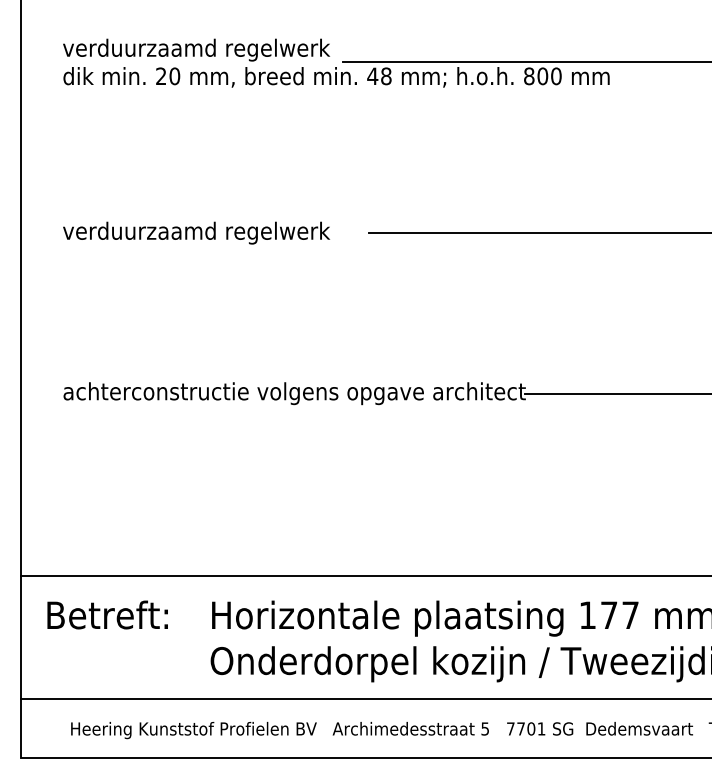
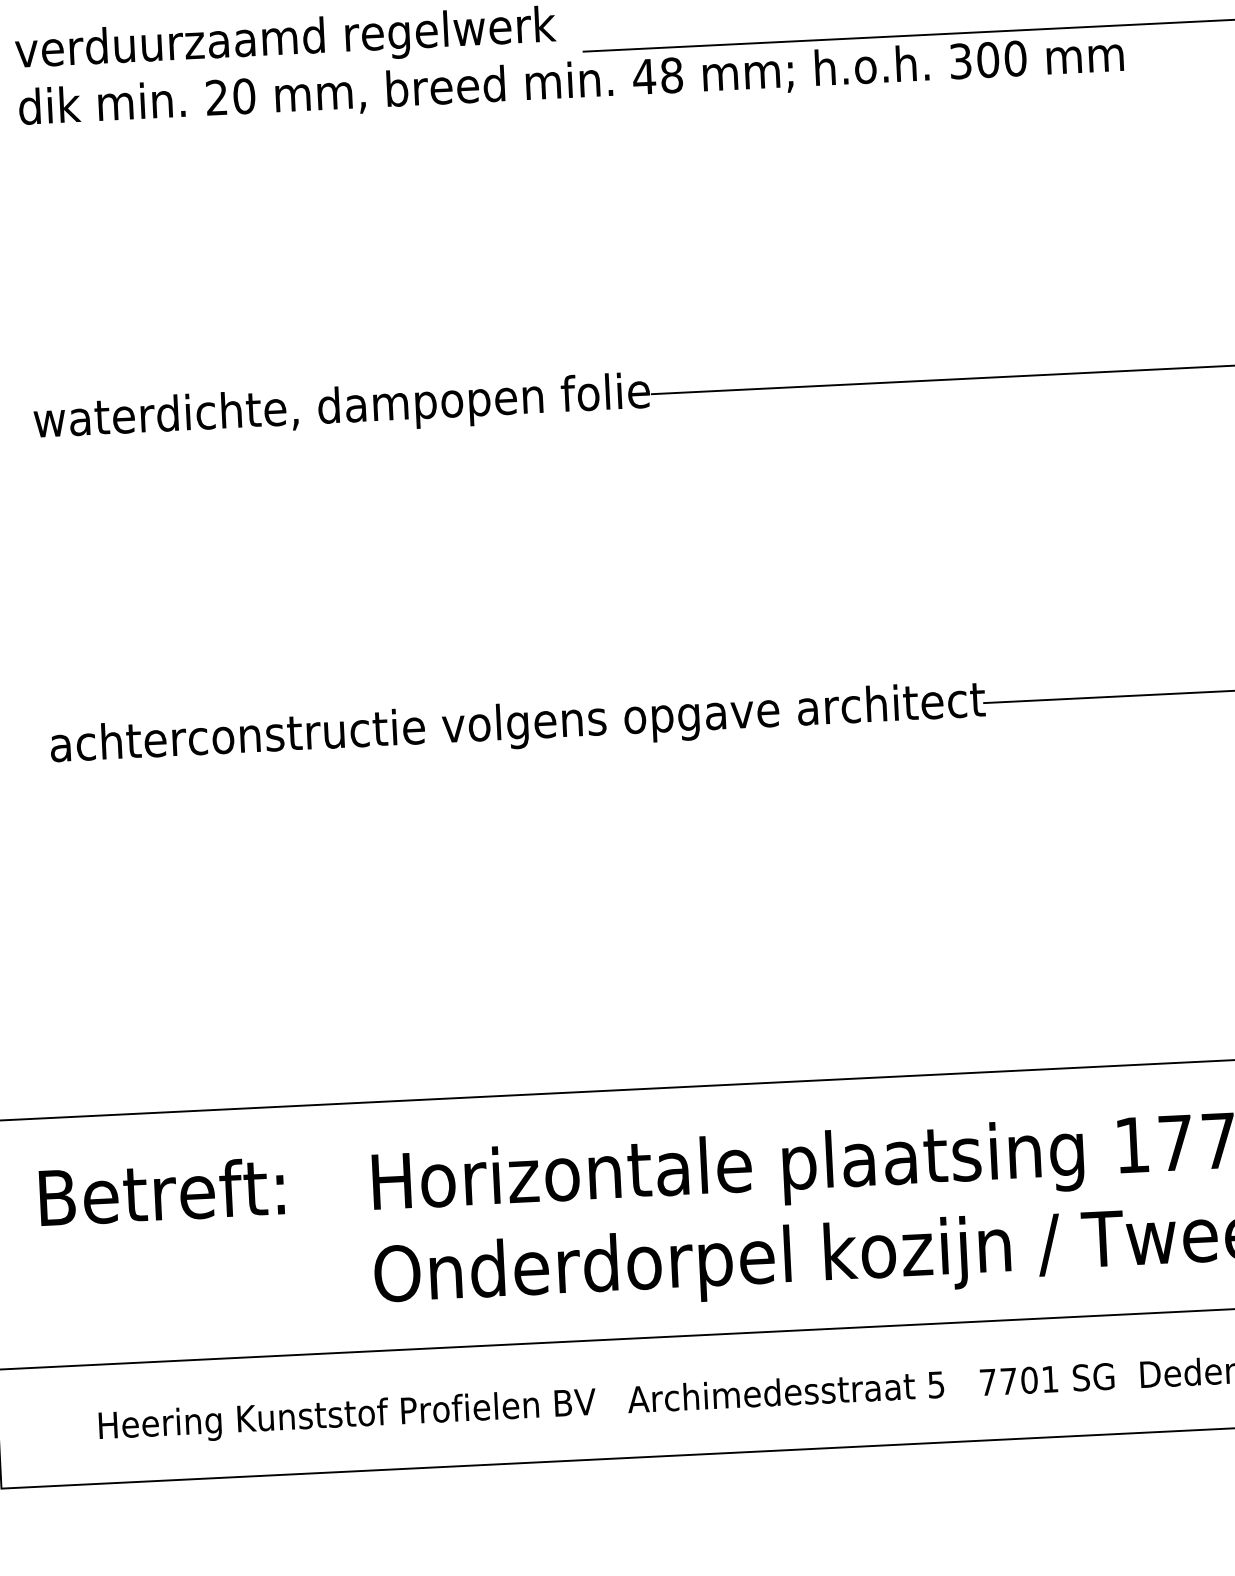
text: (529, 76) -> (961, 61), 800 -> 300
text: (215, 232) -> (341, 408), verduurzaamd regelwerk -> waterdichte, dampopen folie

